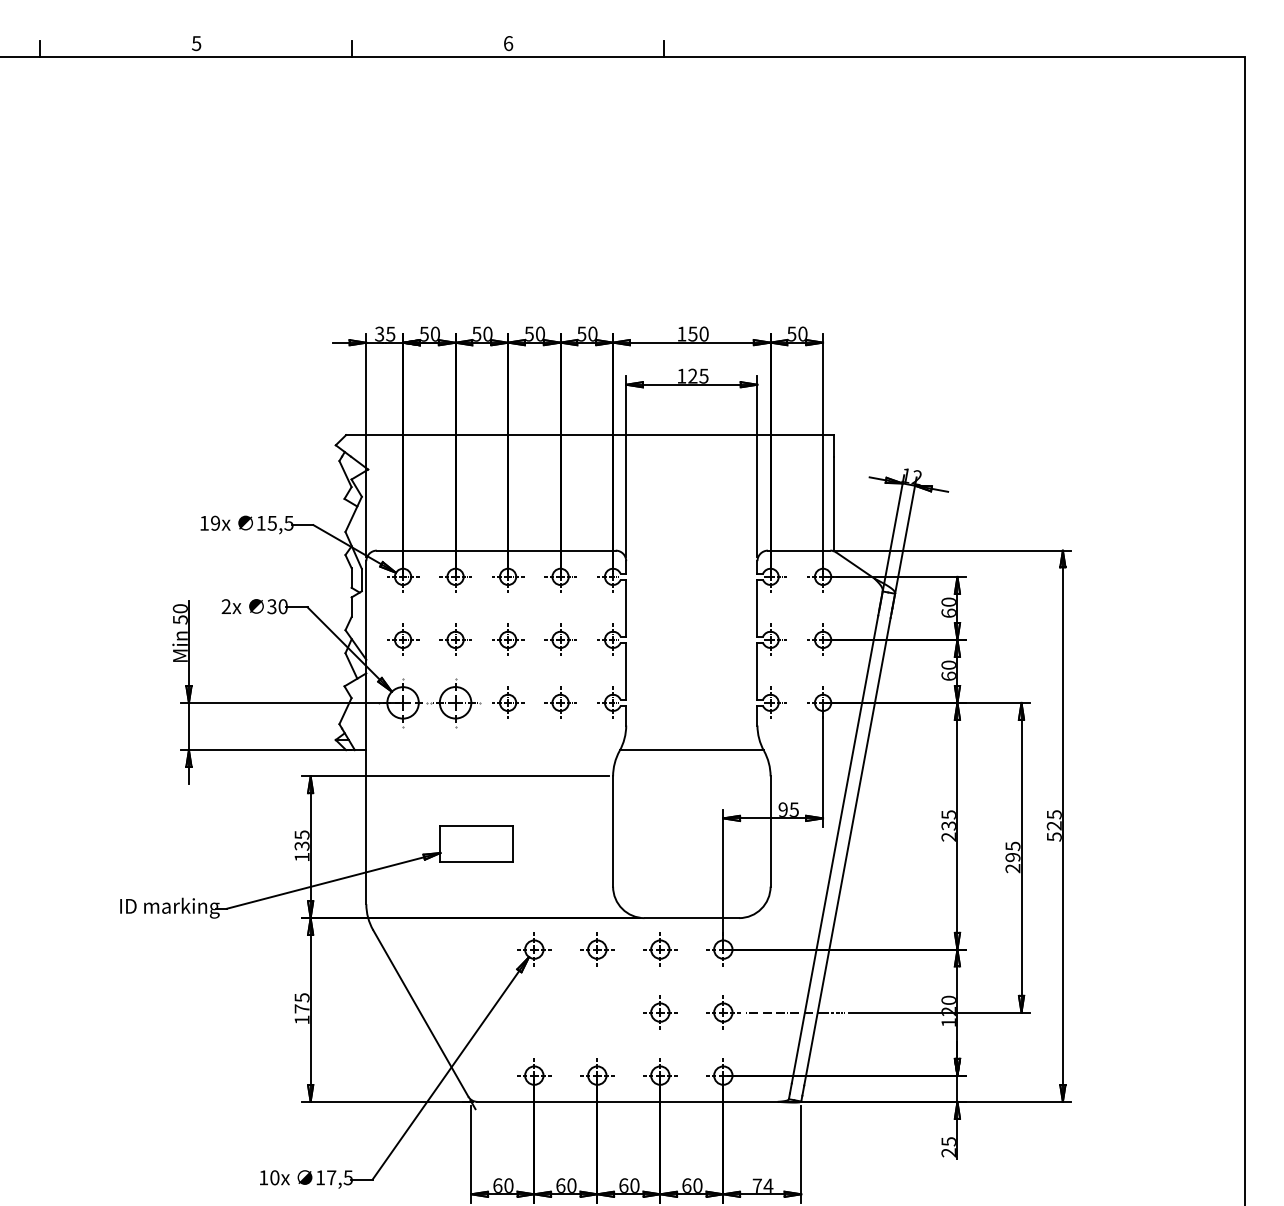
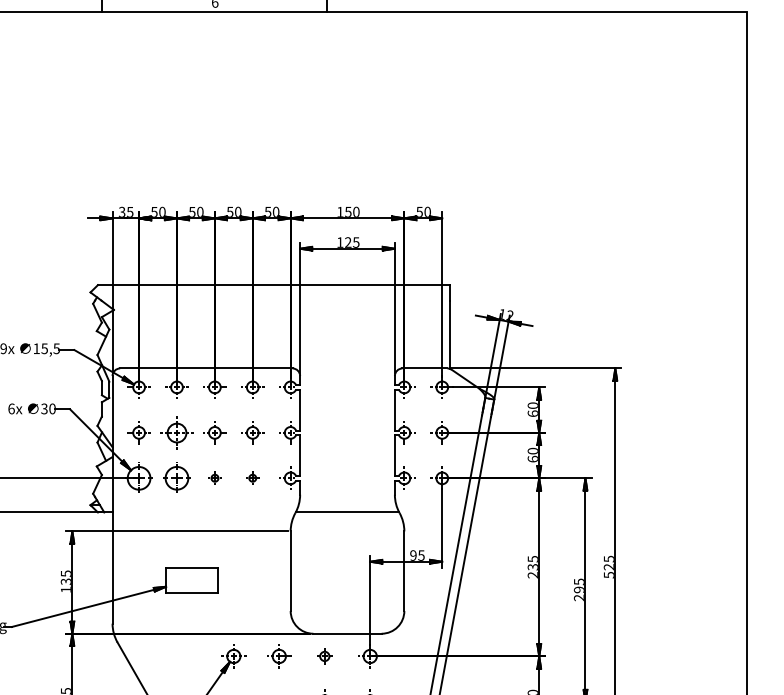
text: (226, 606) -> (11, 408), 2x -> 6x
part: (455, 639) -> (176, 432), size x1.6
part: (508, 702) -> (215, 478), size x0.6
part: (560, 702) -> (252, 478), size x0.6
part: (660, 949) -> (324, 656), size x0.7

